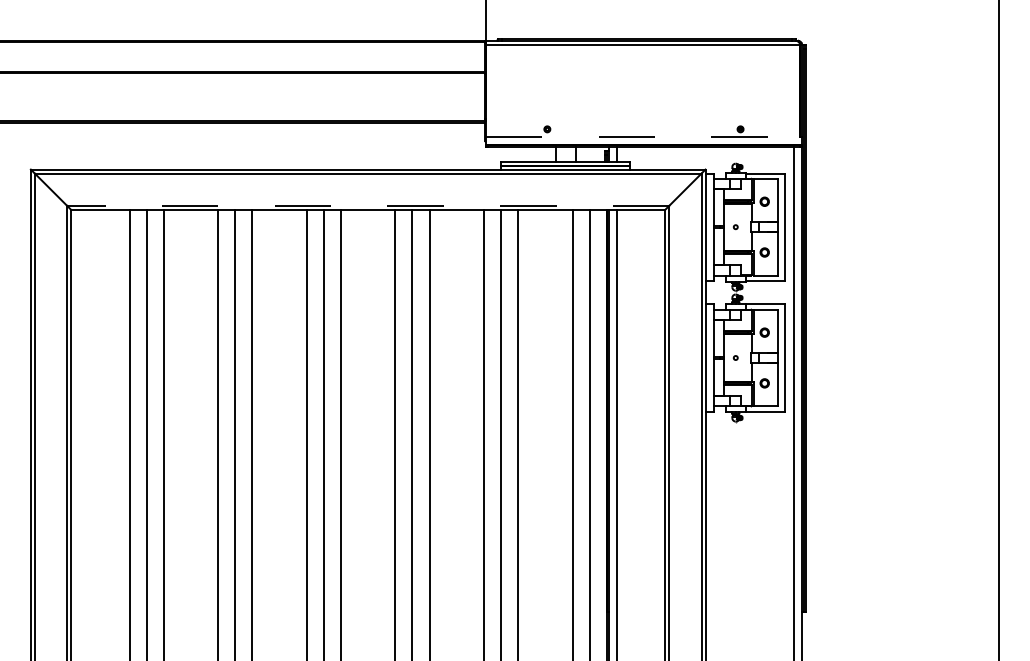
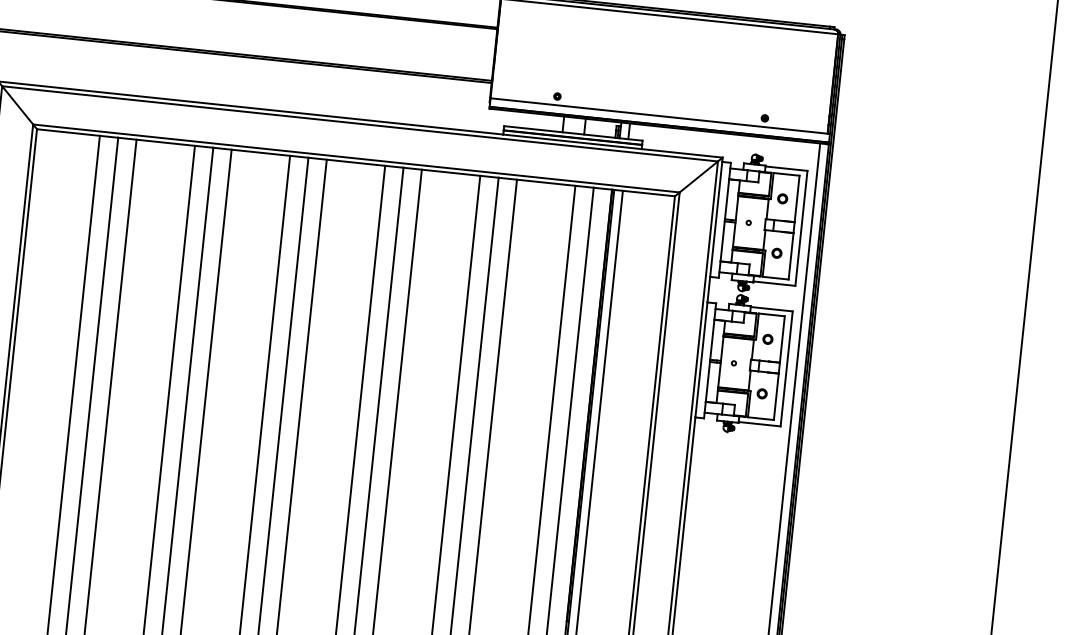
line: (644, 137) -> (660, 116), dashed -> solid
line: (367, 205) -> (355, 158), dashed -> solid

